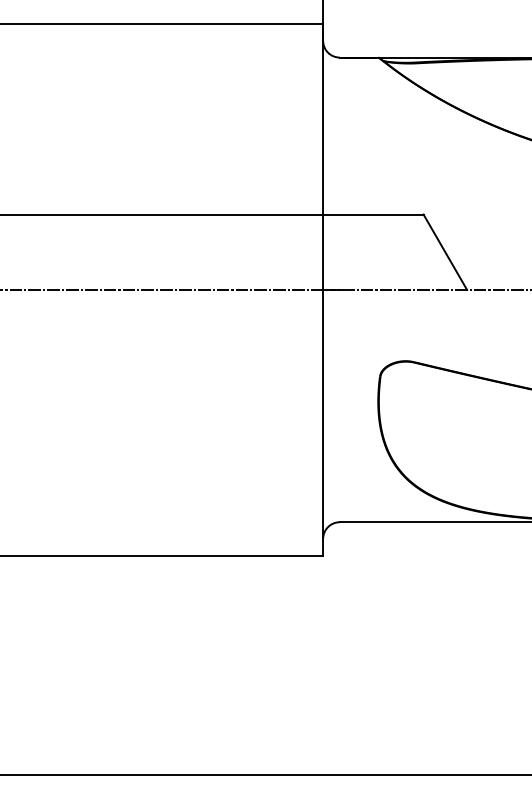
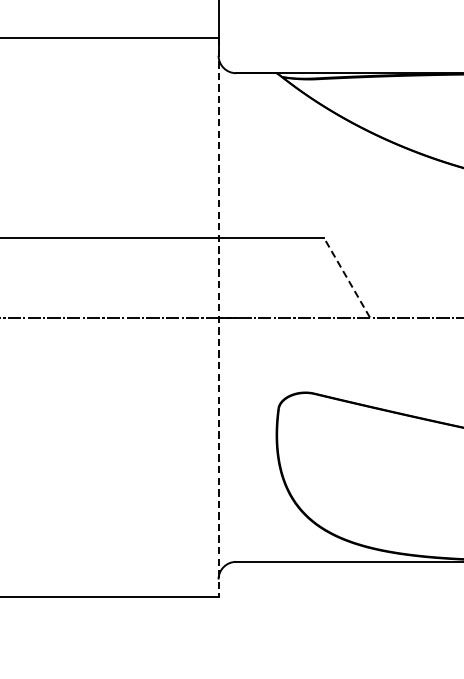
line: (445, 251) -> (347, 277), solid -> dashed
line: (323, 289) -> (218, 317), solid -> dashed

